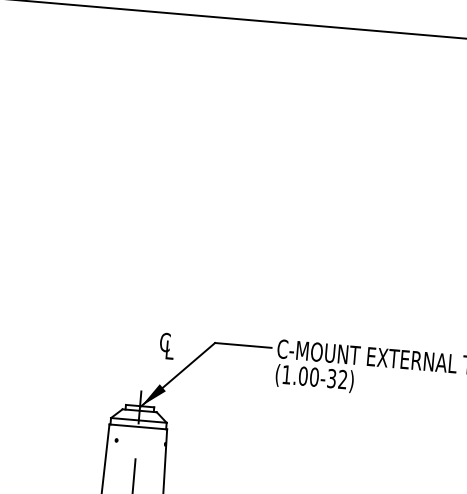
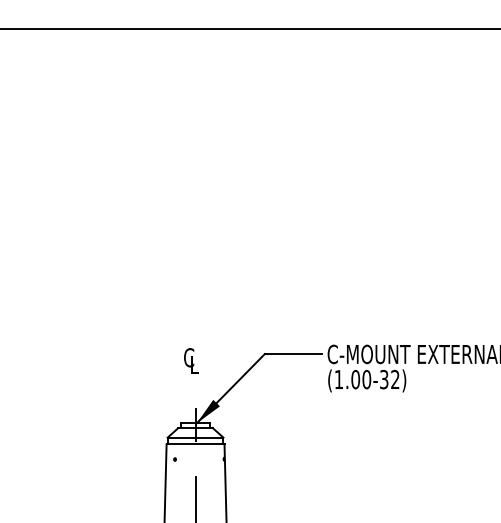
text: (167, 345) -> (191, 360), moved

